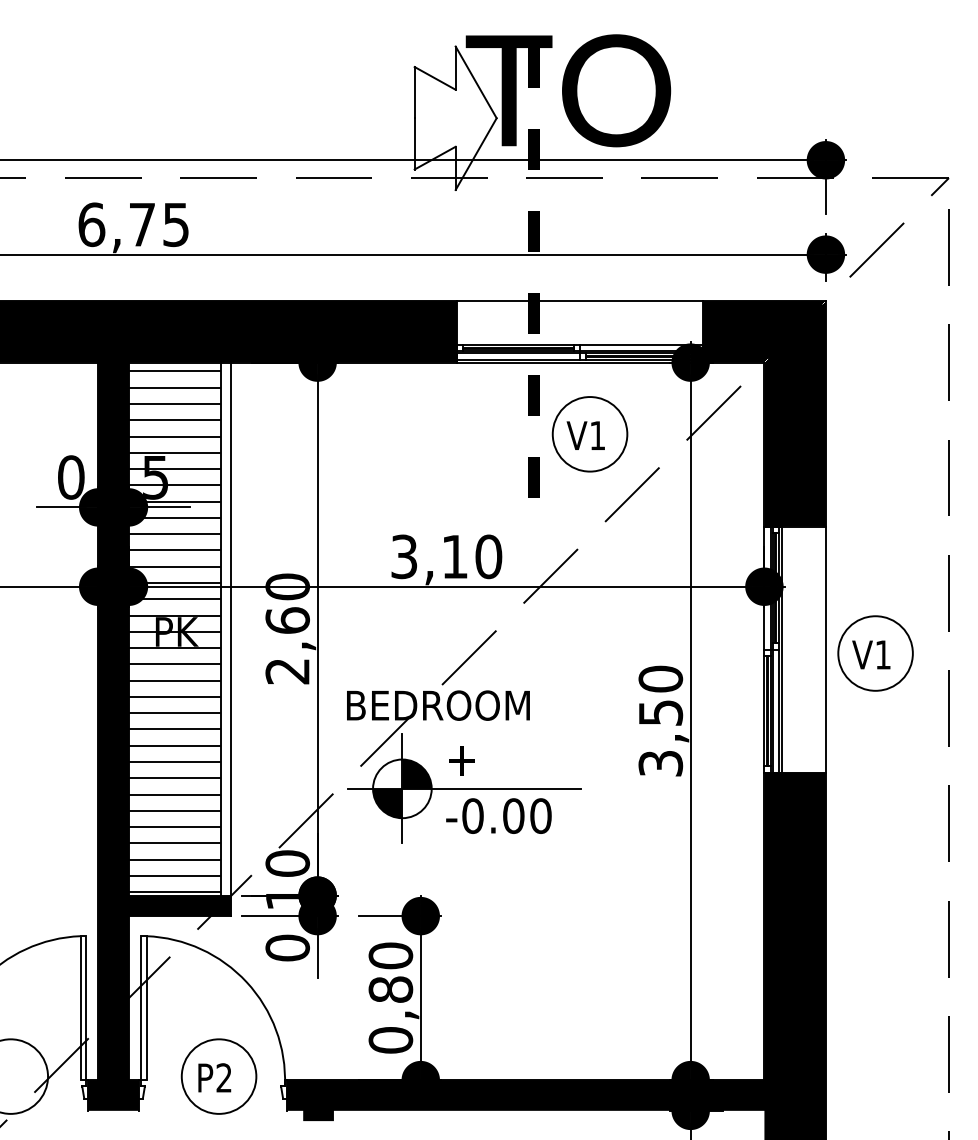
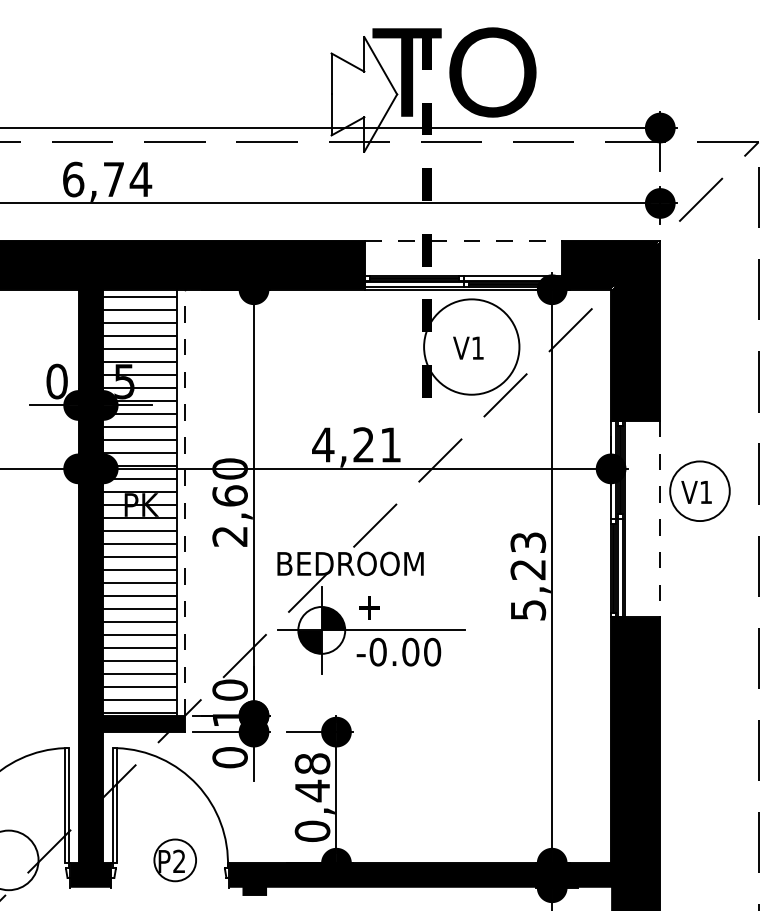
text: (175, 224) -> (140, 179), 6,75 -> 6,74
line: (580, 300) -> (464, 240), solid -> dashed
circle: (589, 433) -> (471, 346), size x1.6
text: (445, 556) -> (356, 444), 3,10 -> 4,21
line: (231, 628) -> (185, 502), solid -> dashed
line: (826, 650) -> (660, 519), solid -> dashed
part: (874, 652) -> (699, 490), moved
text: (661, 720) -> (528, 575), 3,50 -> 5,23
text: (390, 972) -> (312, 777), 0,80 -> 0,48
circle: (219, 1076) -> (175, 860), size x0.7

